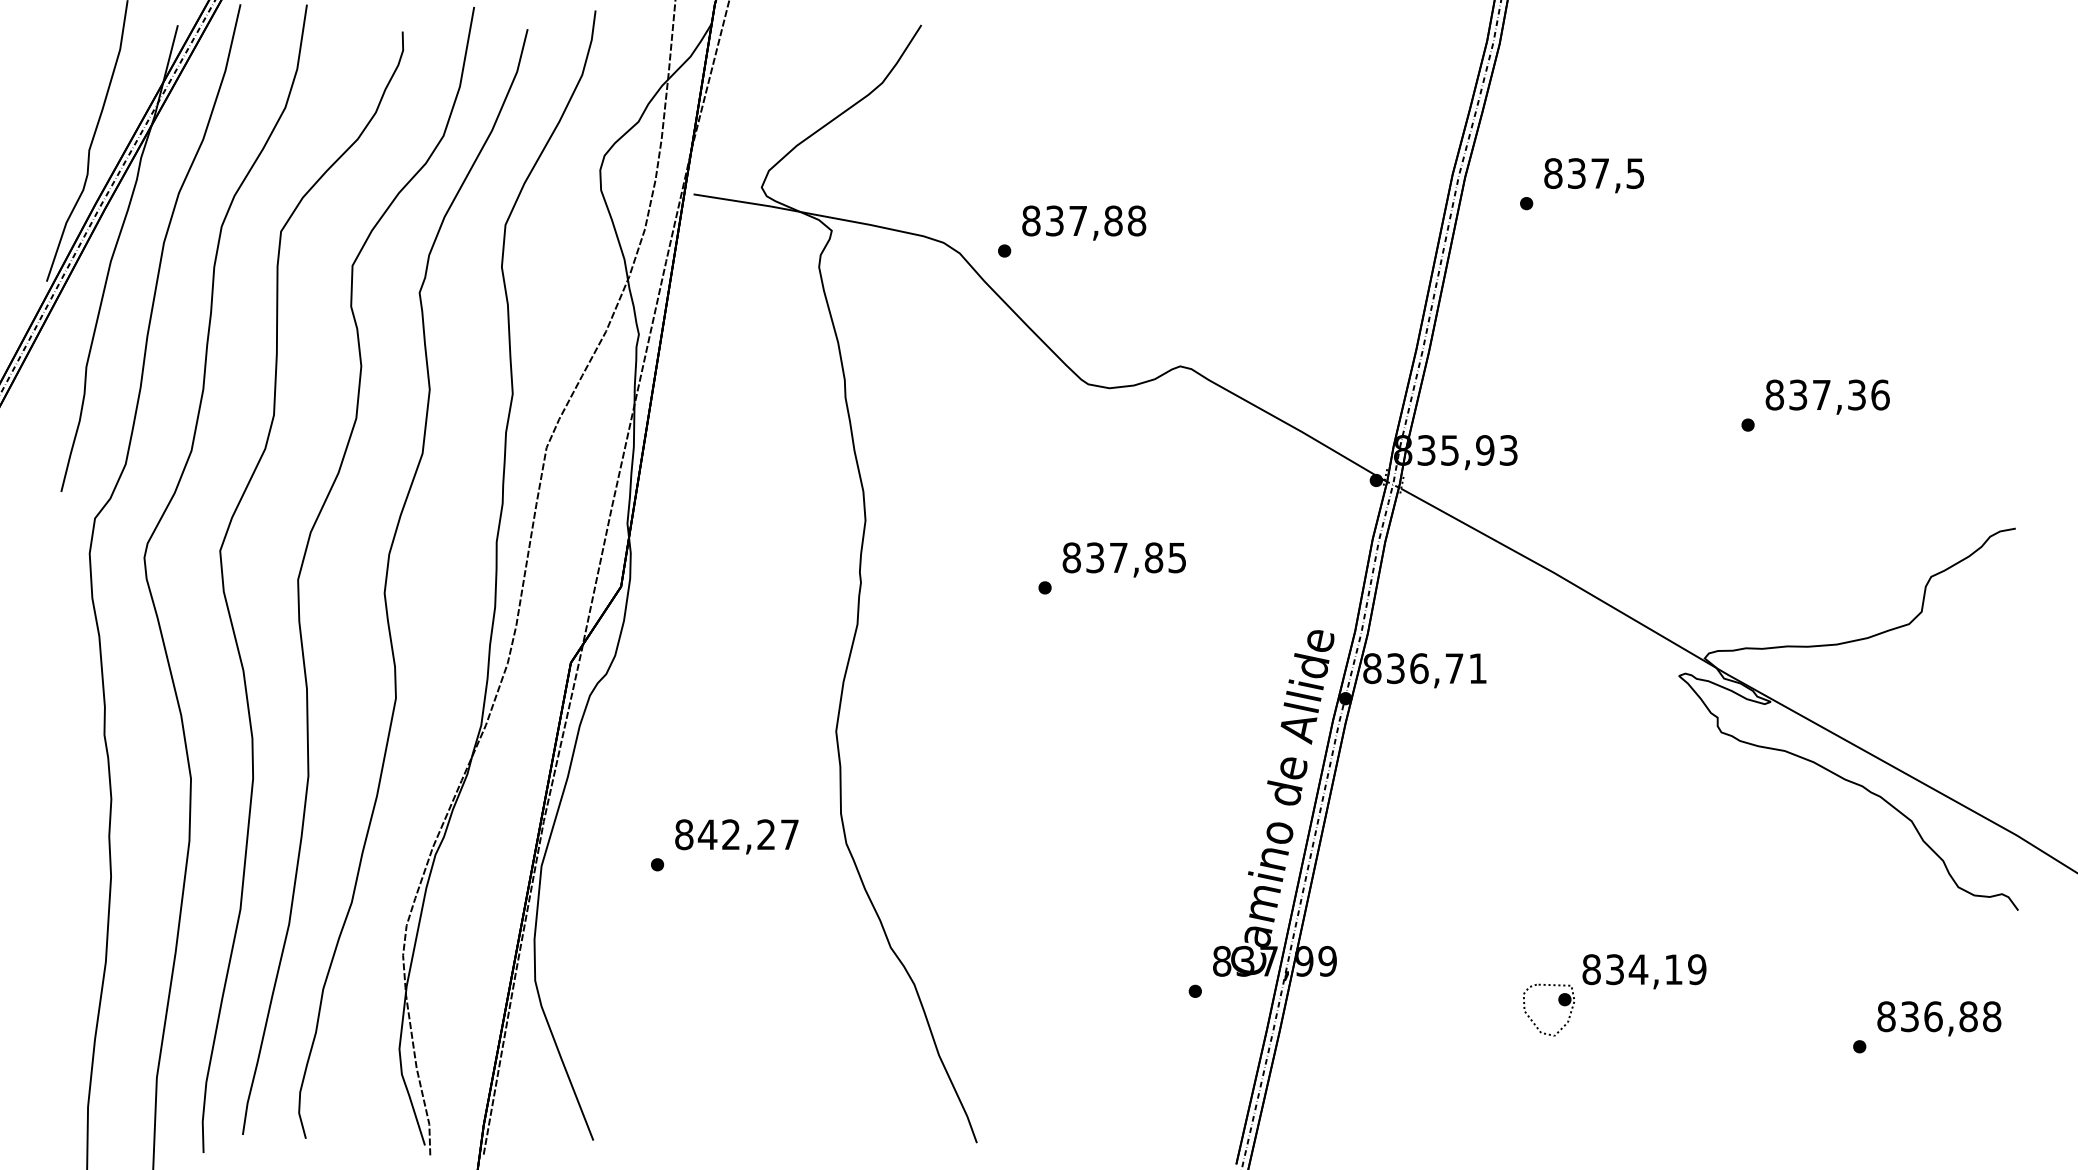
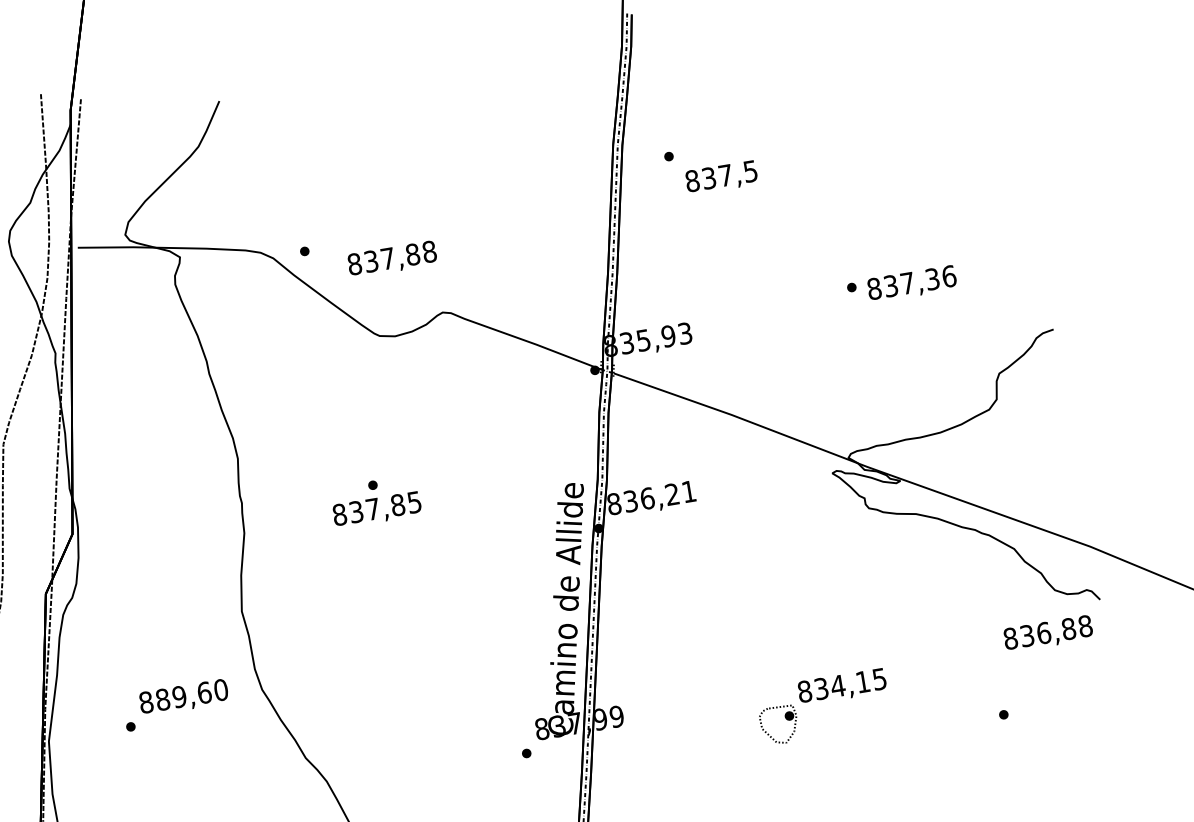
text: (1593, 175) -> (721, 177), moved
text: (1084, 222) -> (392, 259), moved
text: (1827, 396) -> (911, 283), moved
text: (1123, 559) -> (376, 509), moved
text: (1454, 668) -> (672, 494), 836,71 -> 836,21
text: (748, 834) -> (191, 694), 842,27 -> 889,60
text: (1697, 969) -> (879, 679), 834,19 -> 834,15
text: (1939, 1018) -> (1048, 633), moved

